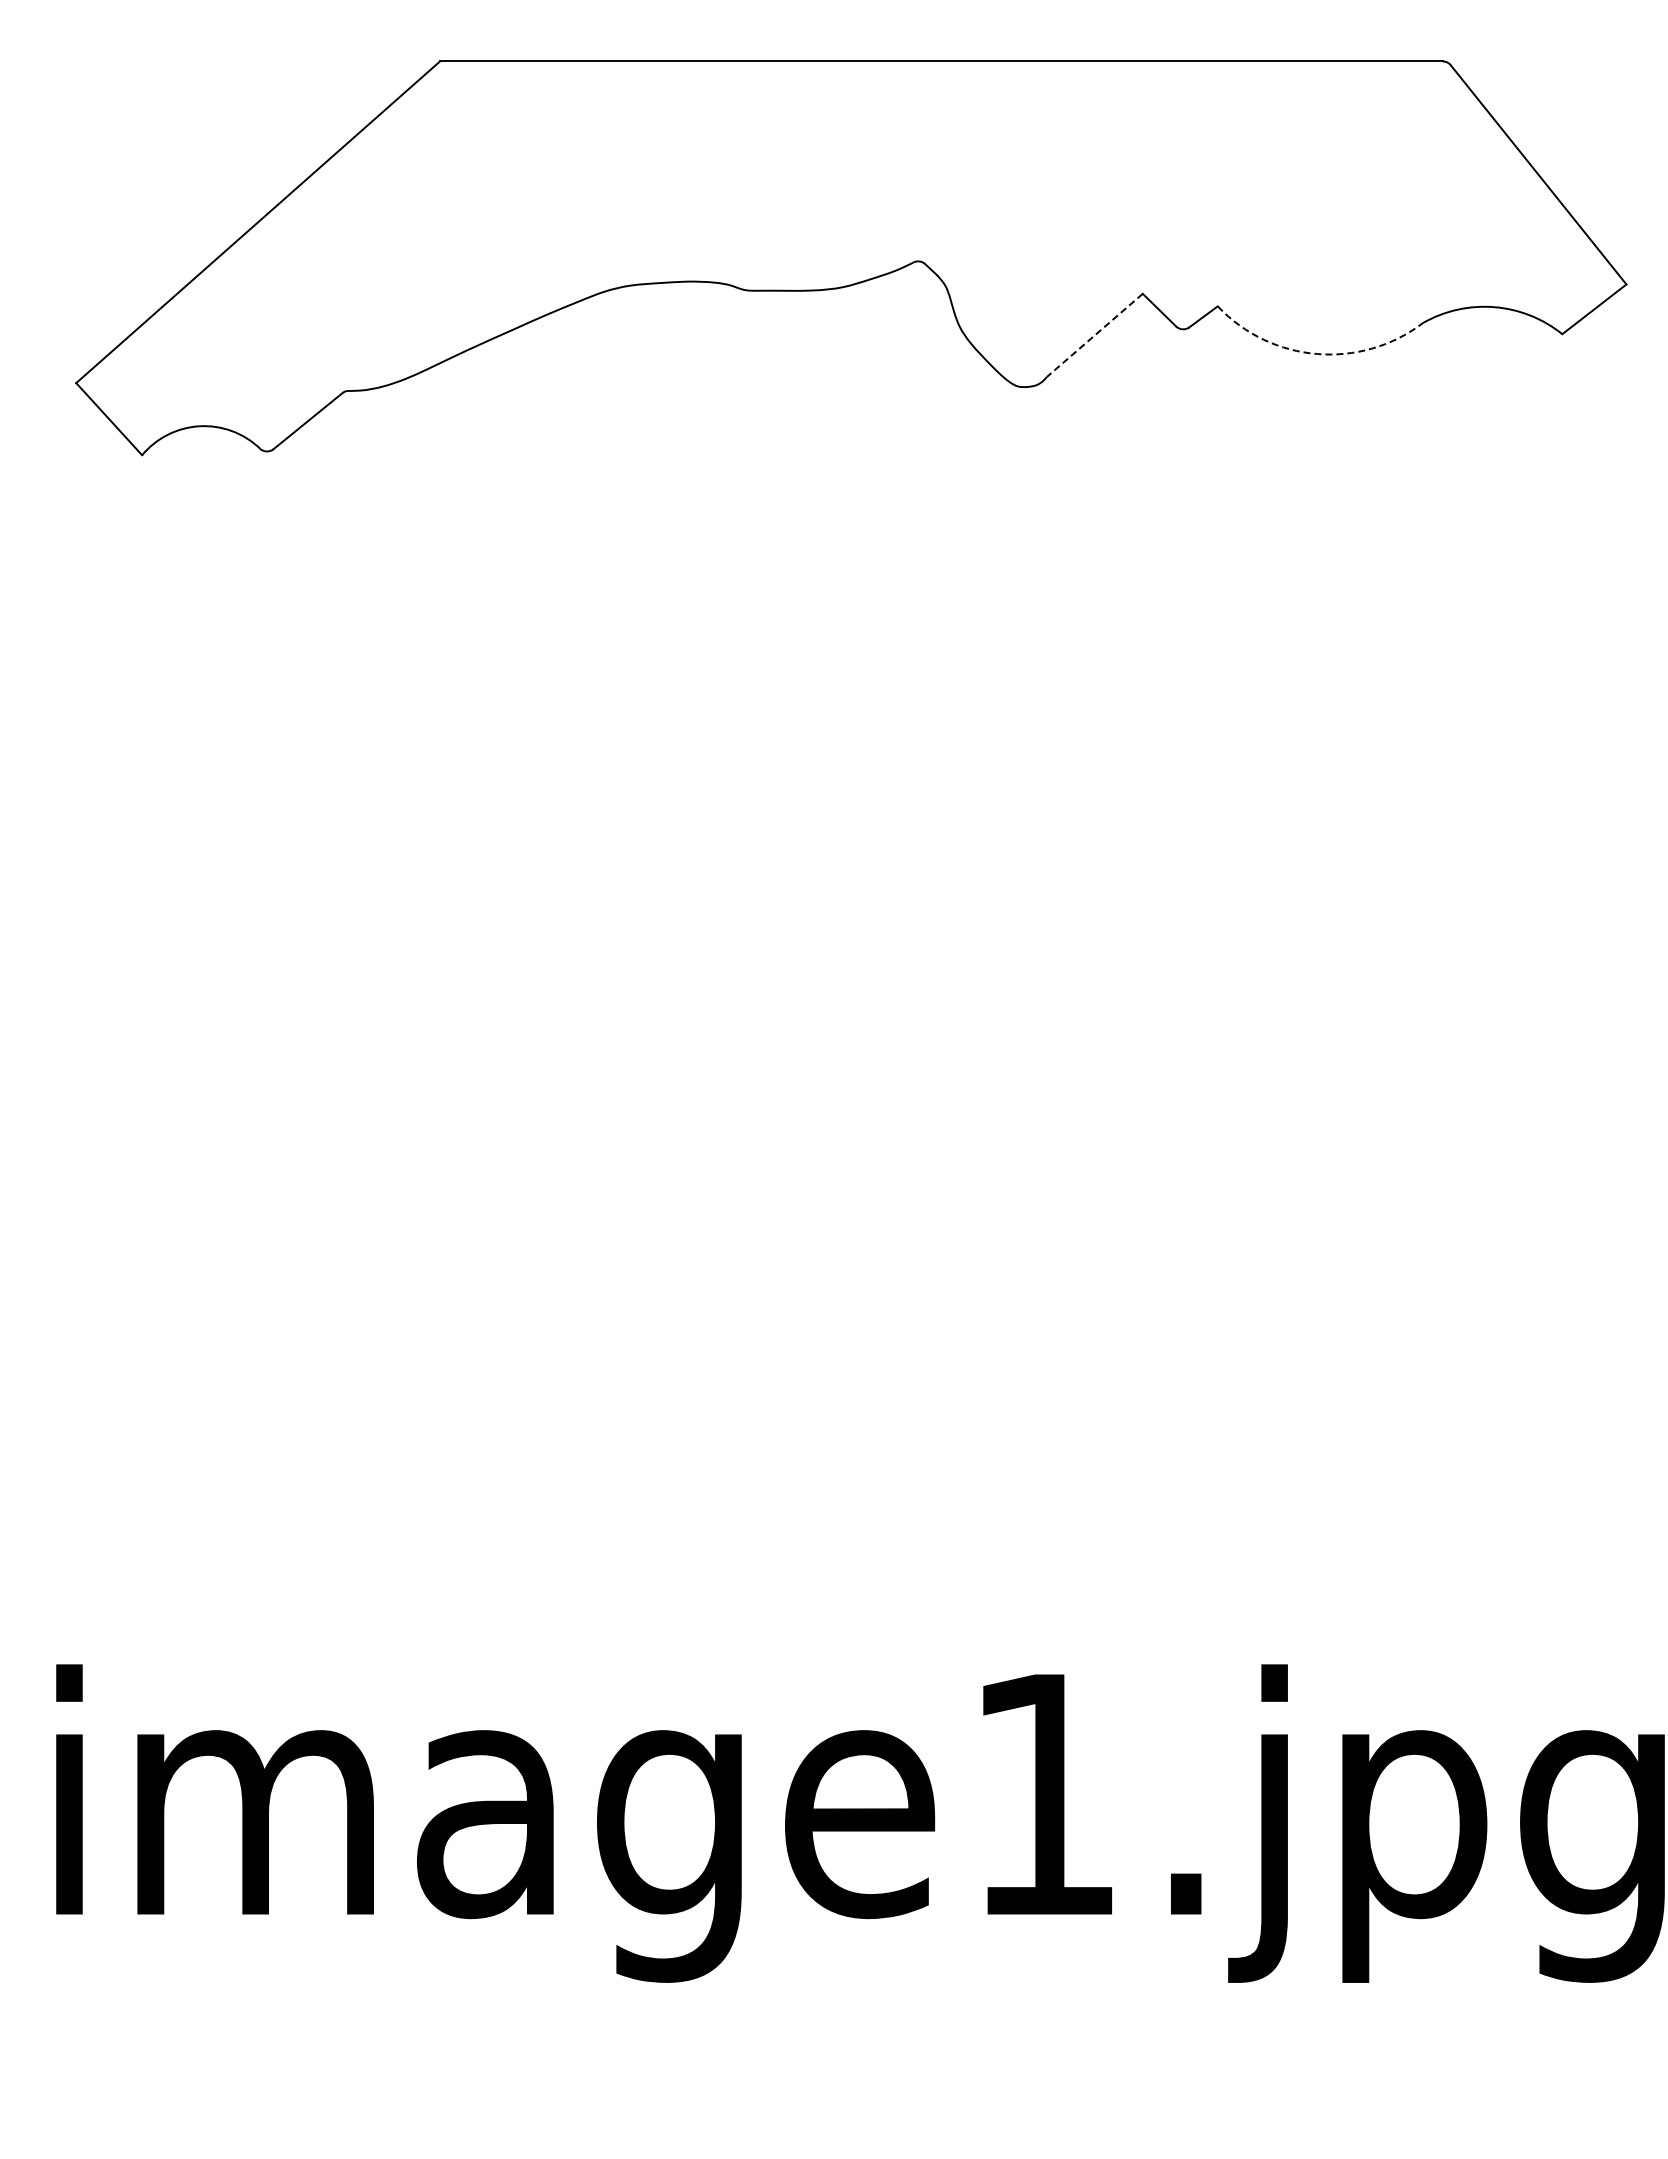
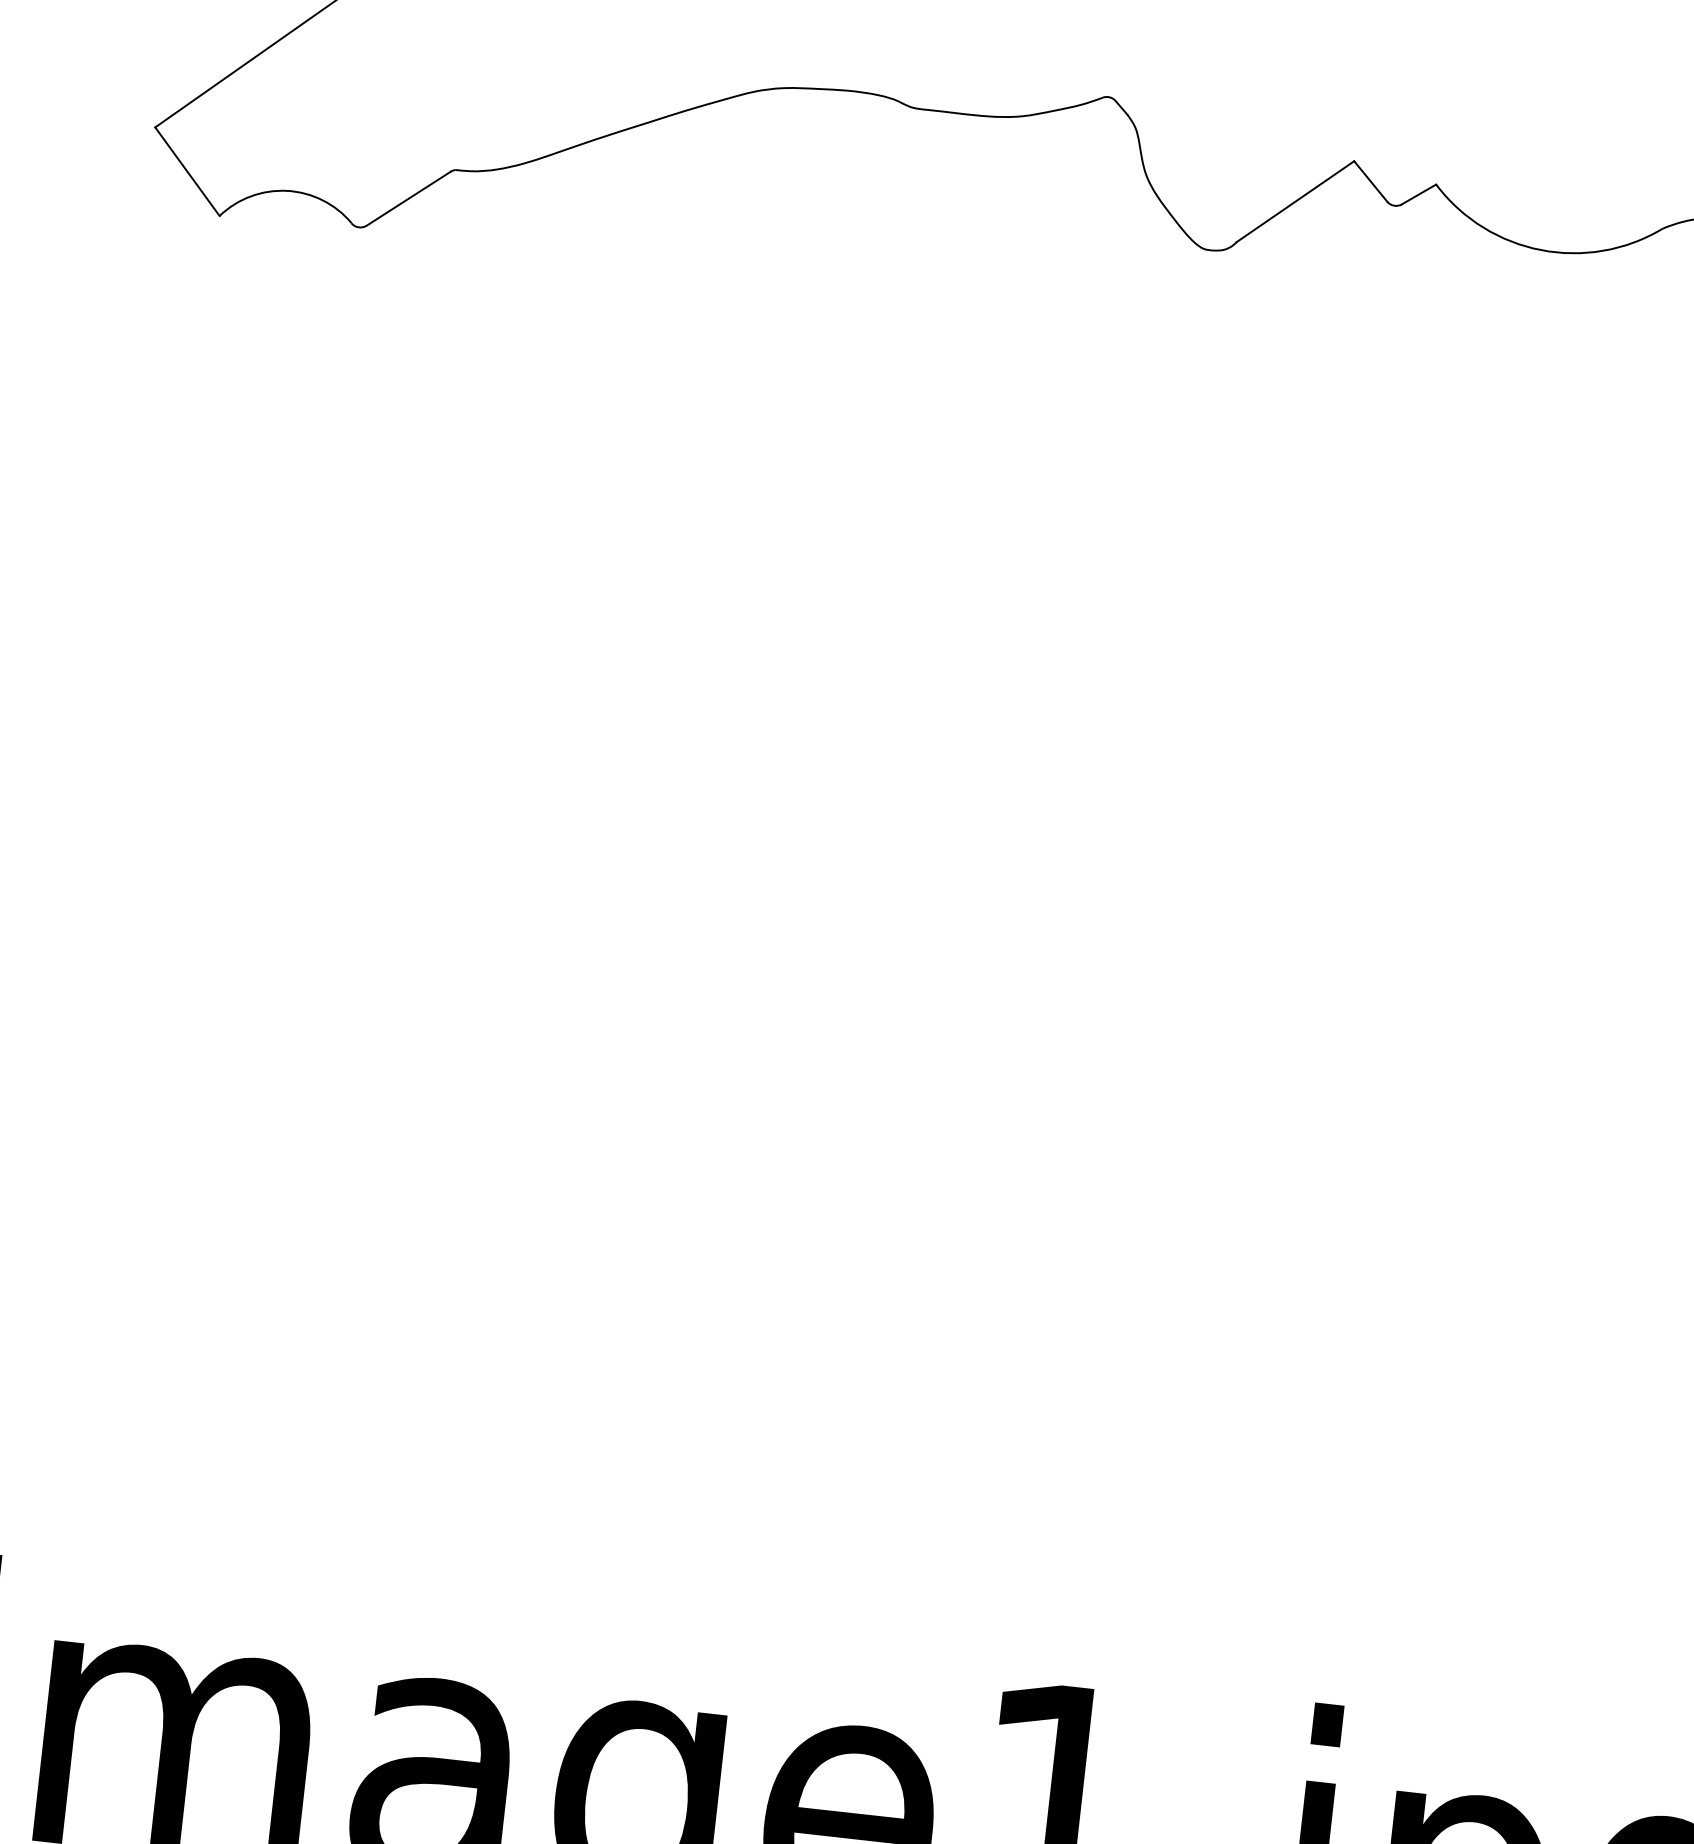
line: (1094, 335) -> (1295, 201), dashed -> solid
arc: (1317, 354) -> (1541, 250), dashed -> solid

